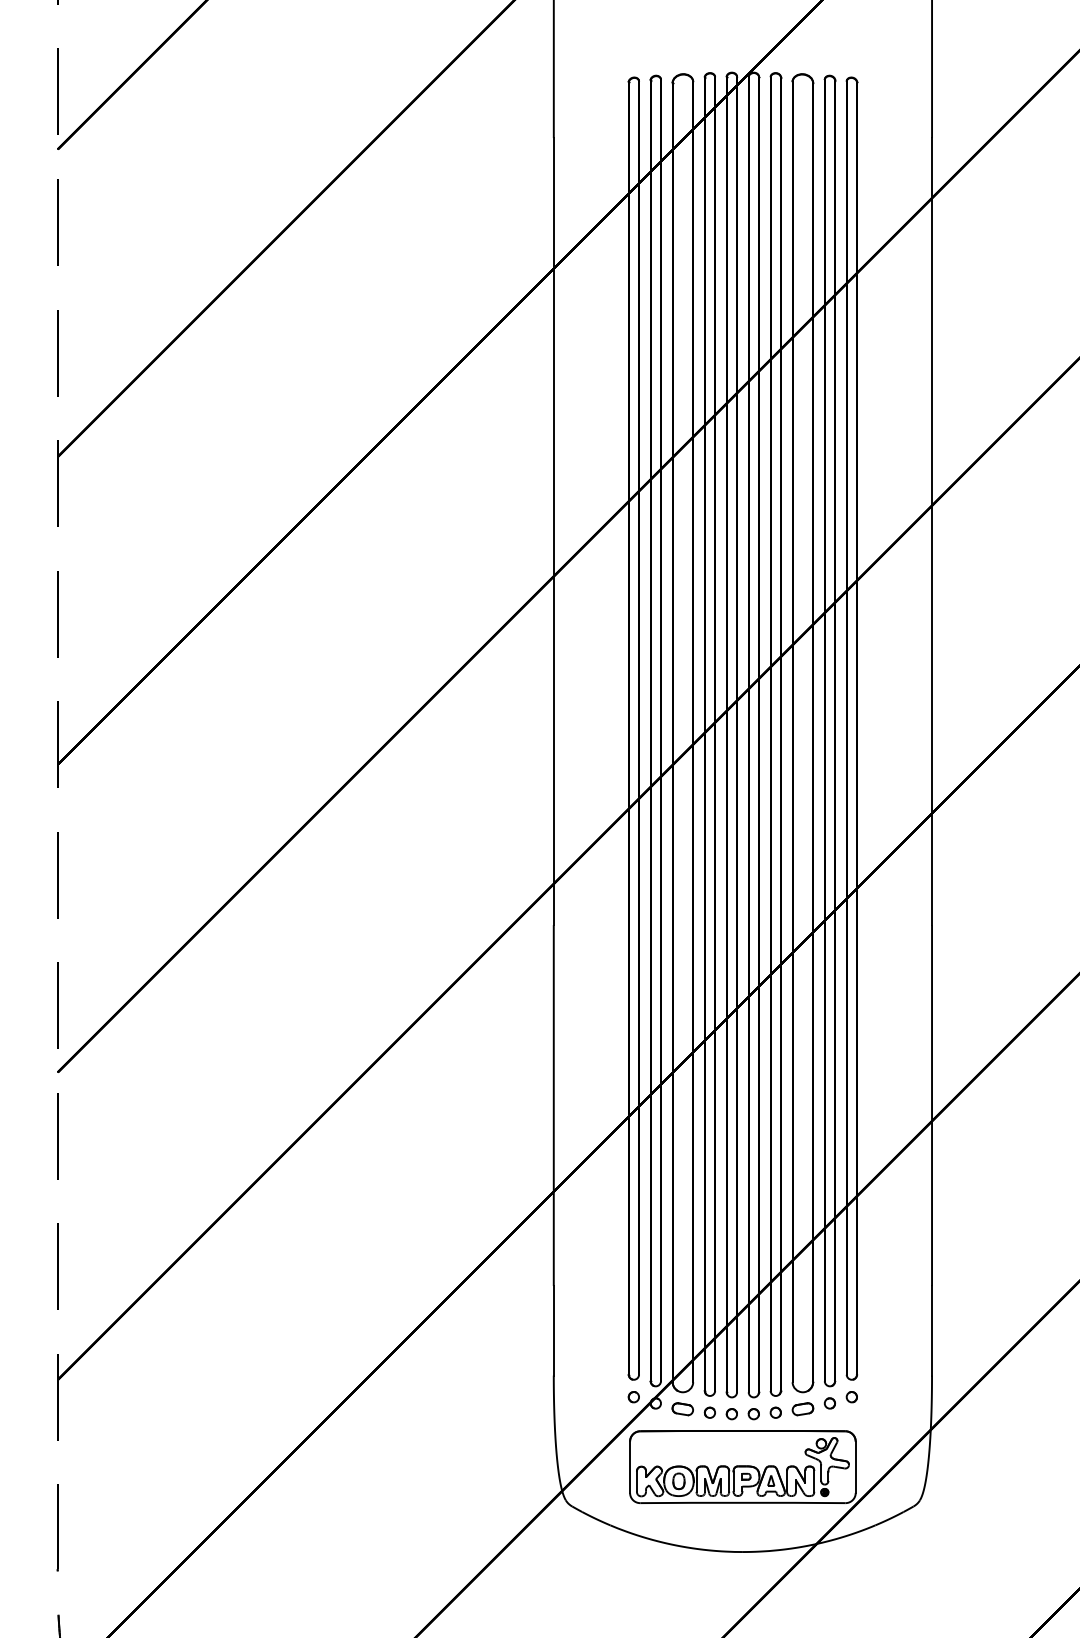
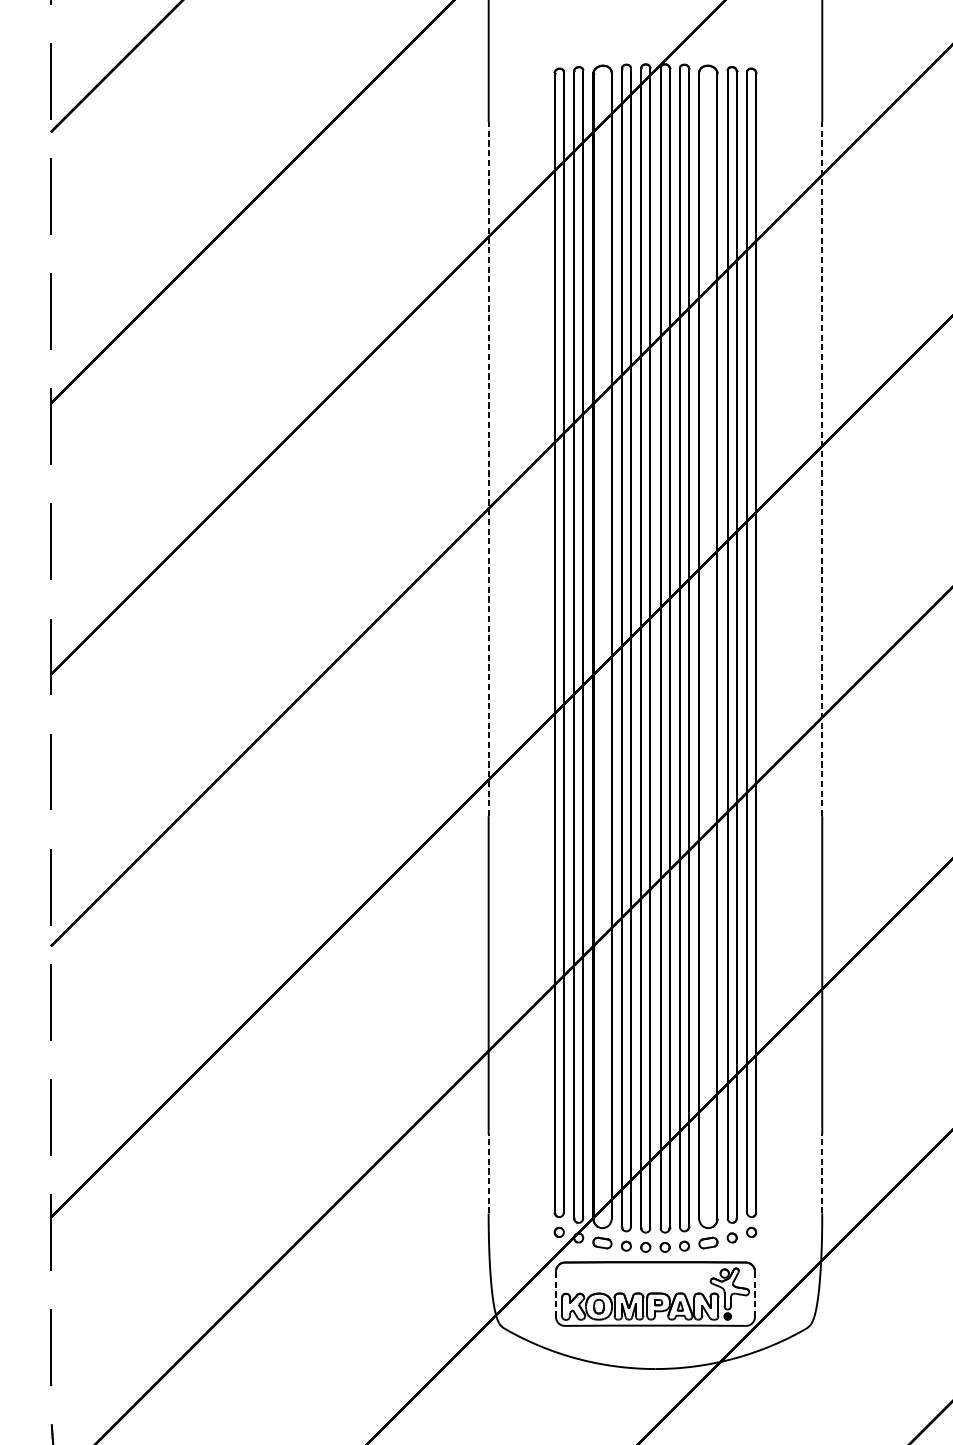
line: (553, 531) -> (488, 468), solid -> dashed
line: (932, 531) -> (822, 468), solid -> dashed
line: (553, 1330) -> (488, 1173), solid -> dashed
line: (932, 1330) -> (822, 1173), solid -> dashed
line: (630, 1467) -> (556, 1294), solid -> dashed
line: (855, 1467) -> (754, 1294), solid -> dashed

